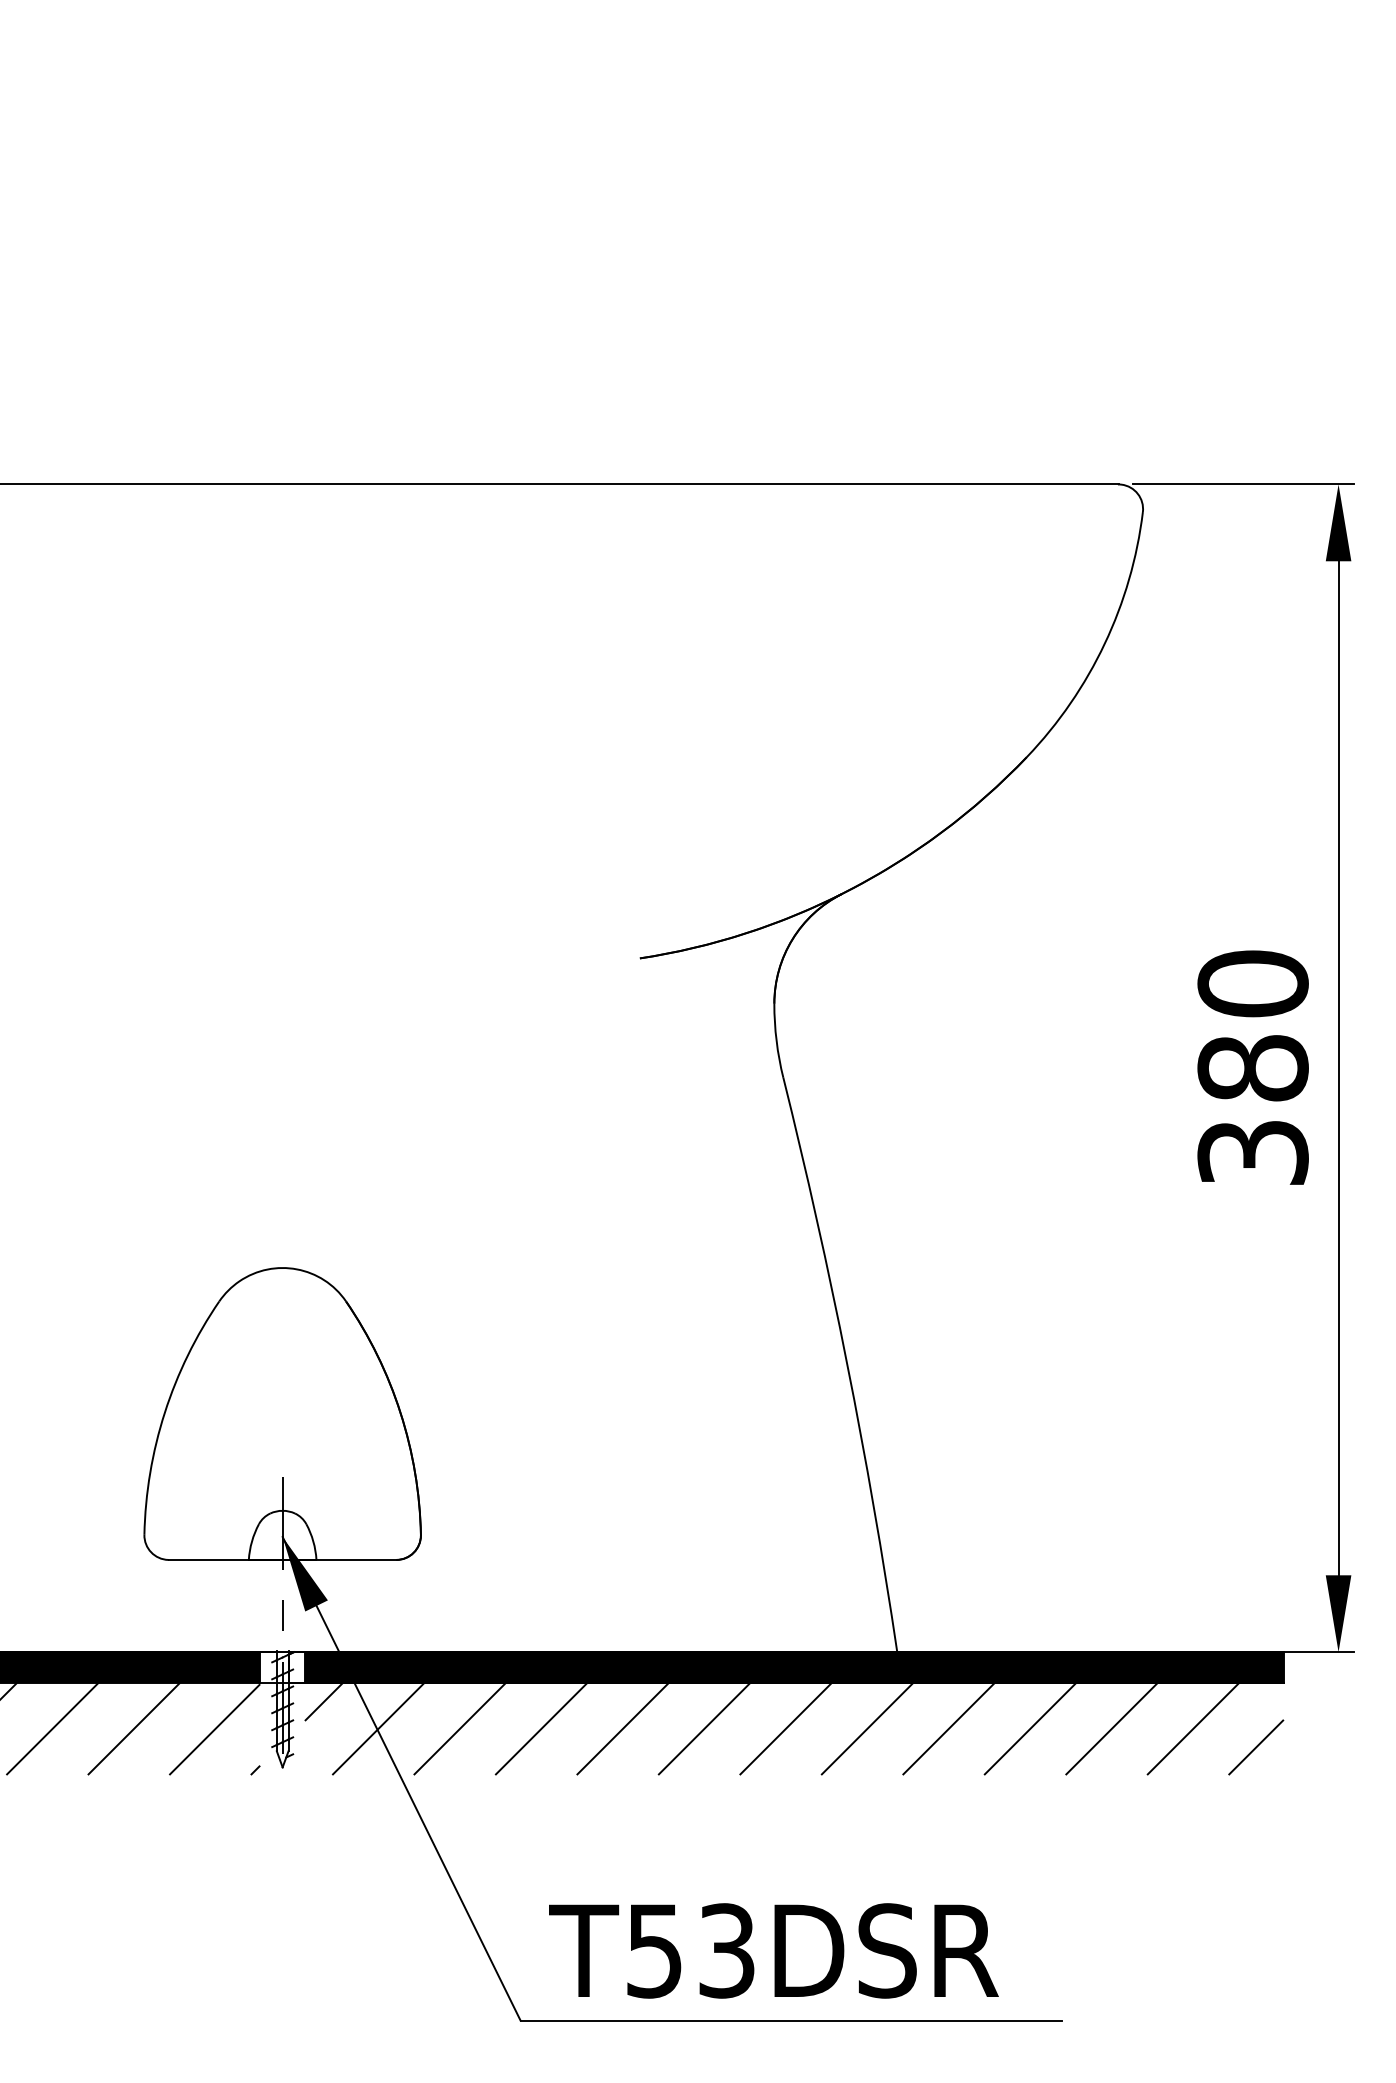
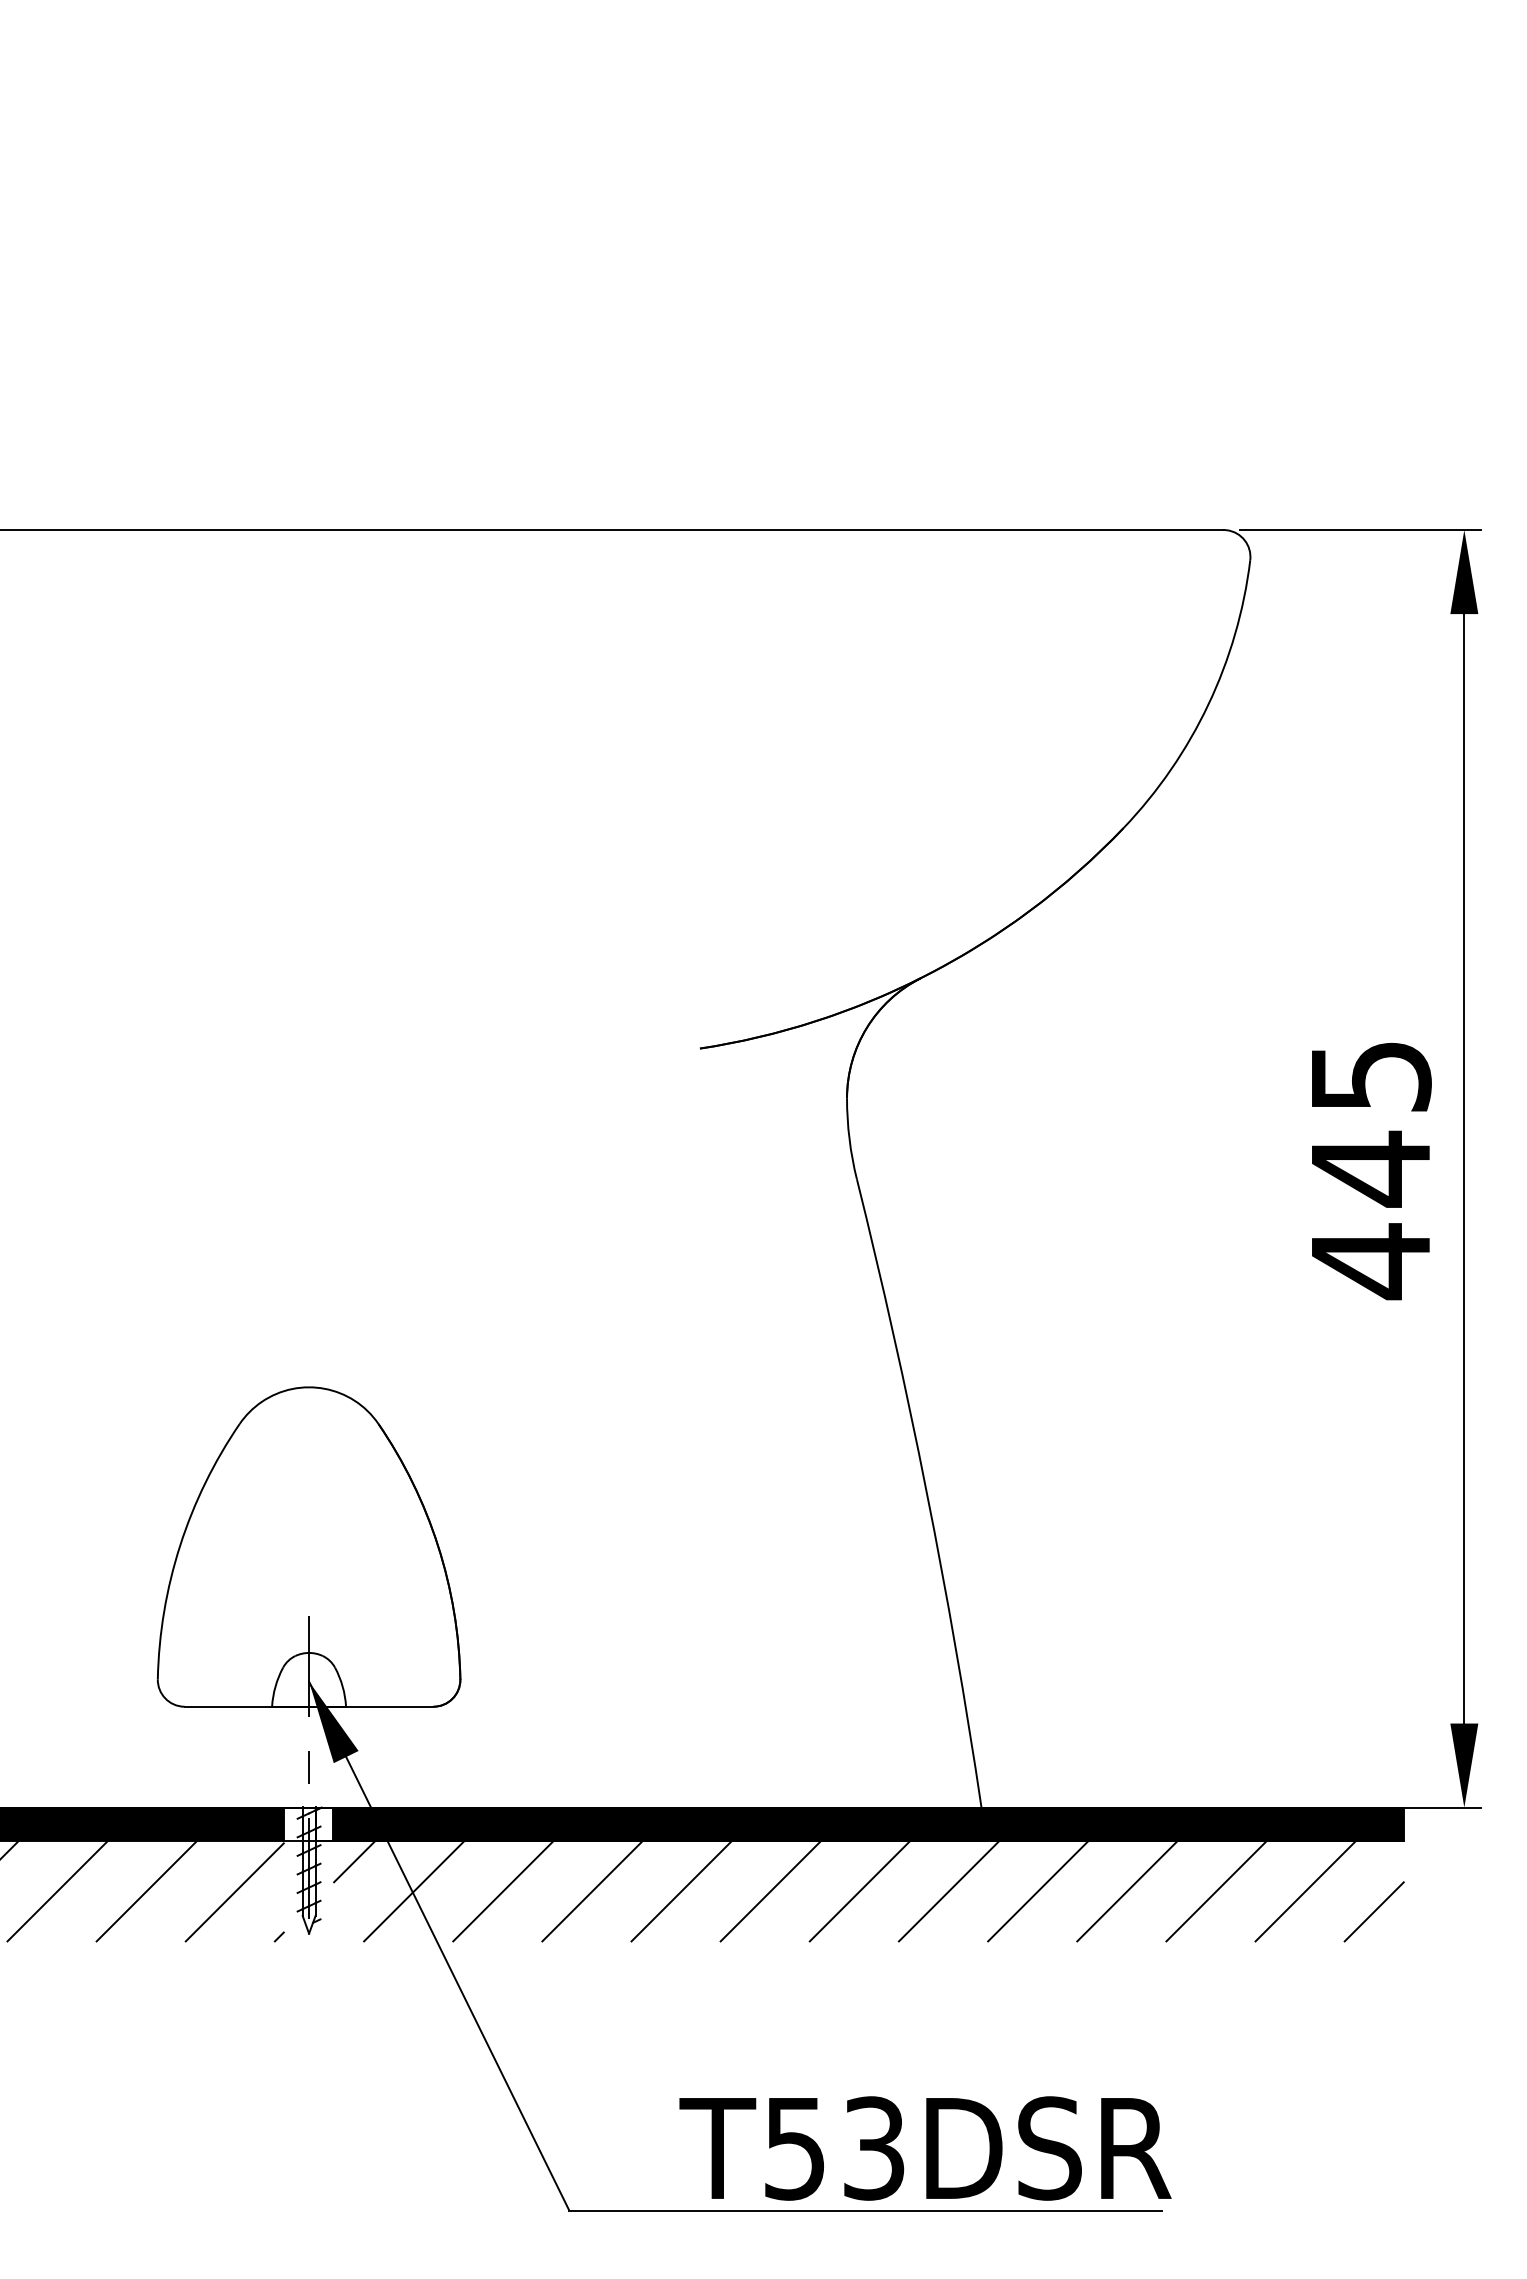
text: (1252, 1068) -> (1370, 1169), 380 -> 445
text: (773, 1950) -> (925, 2148), moved

